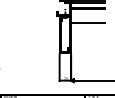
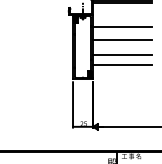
line: (88, 30) -> (122, 40), added
line: (88, 38) -> (122, 53), added
line: (88, 45) -> (122, 66), added

